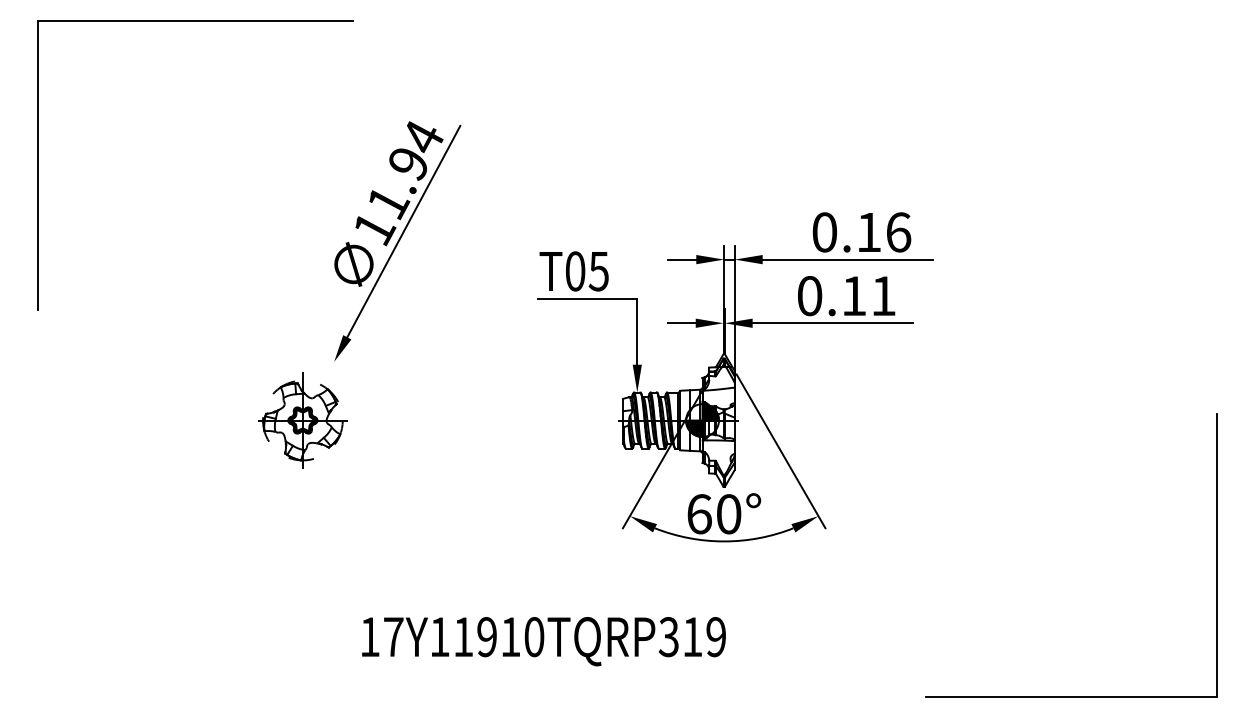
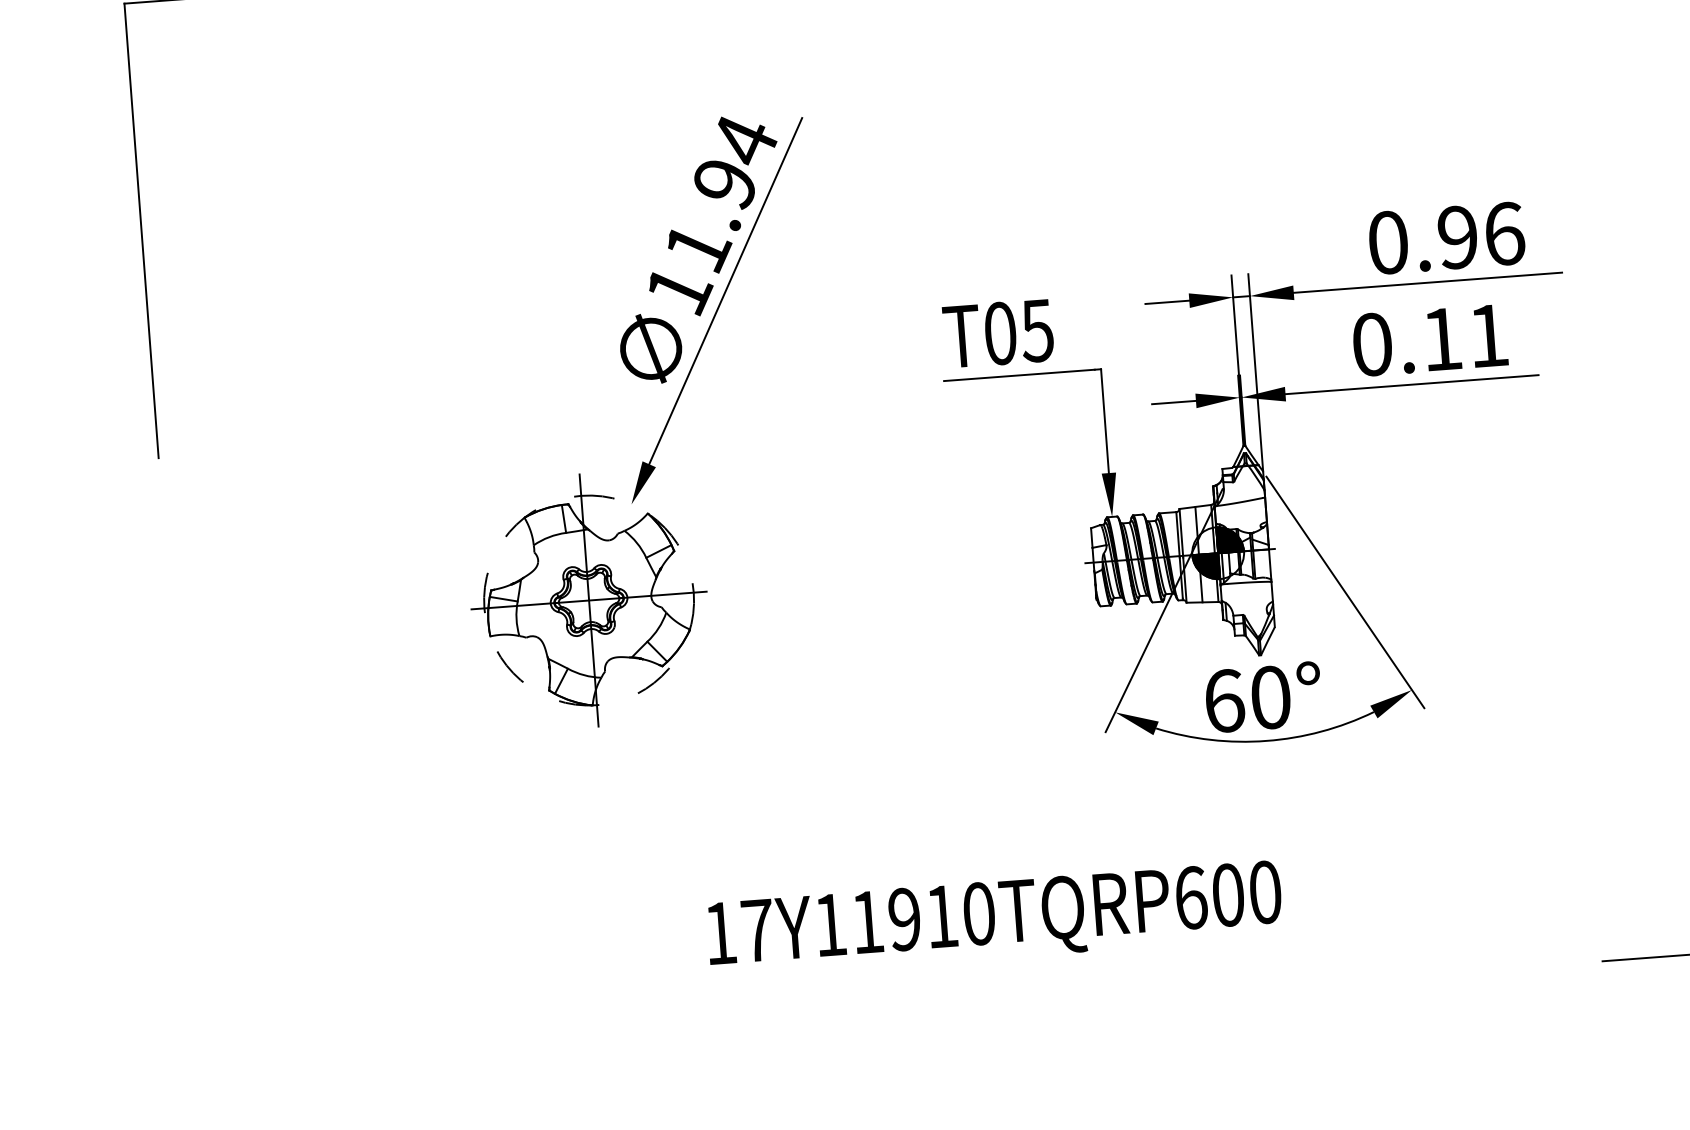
text: (868, 232) -> (1457, 237), 0.16 -> 0.96
part: (302, 420) -> (588, 600), size x1.67
text: (692, 637) -> (1228, 895), 17Y11910TQRP319 -> 17Y11910TQRP600

